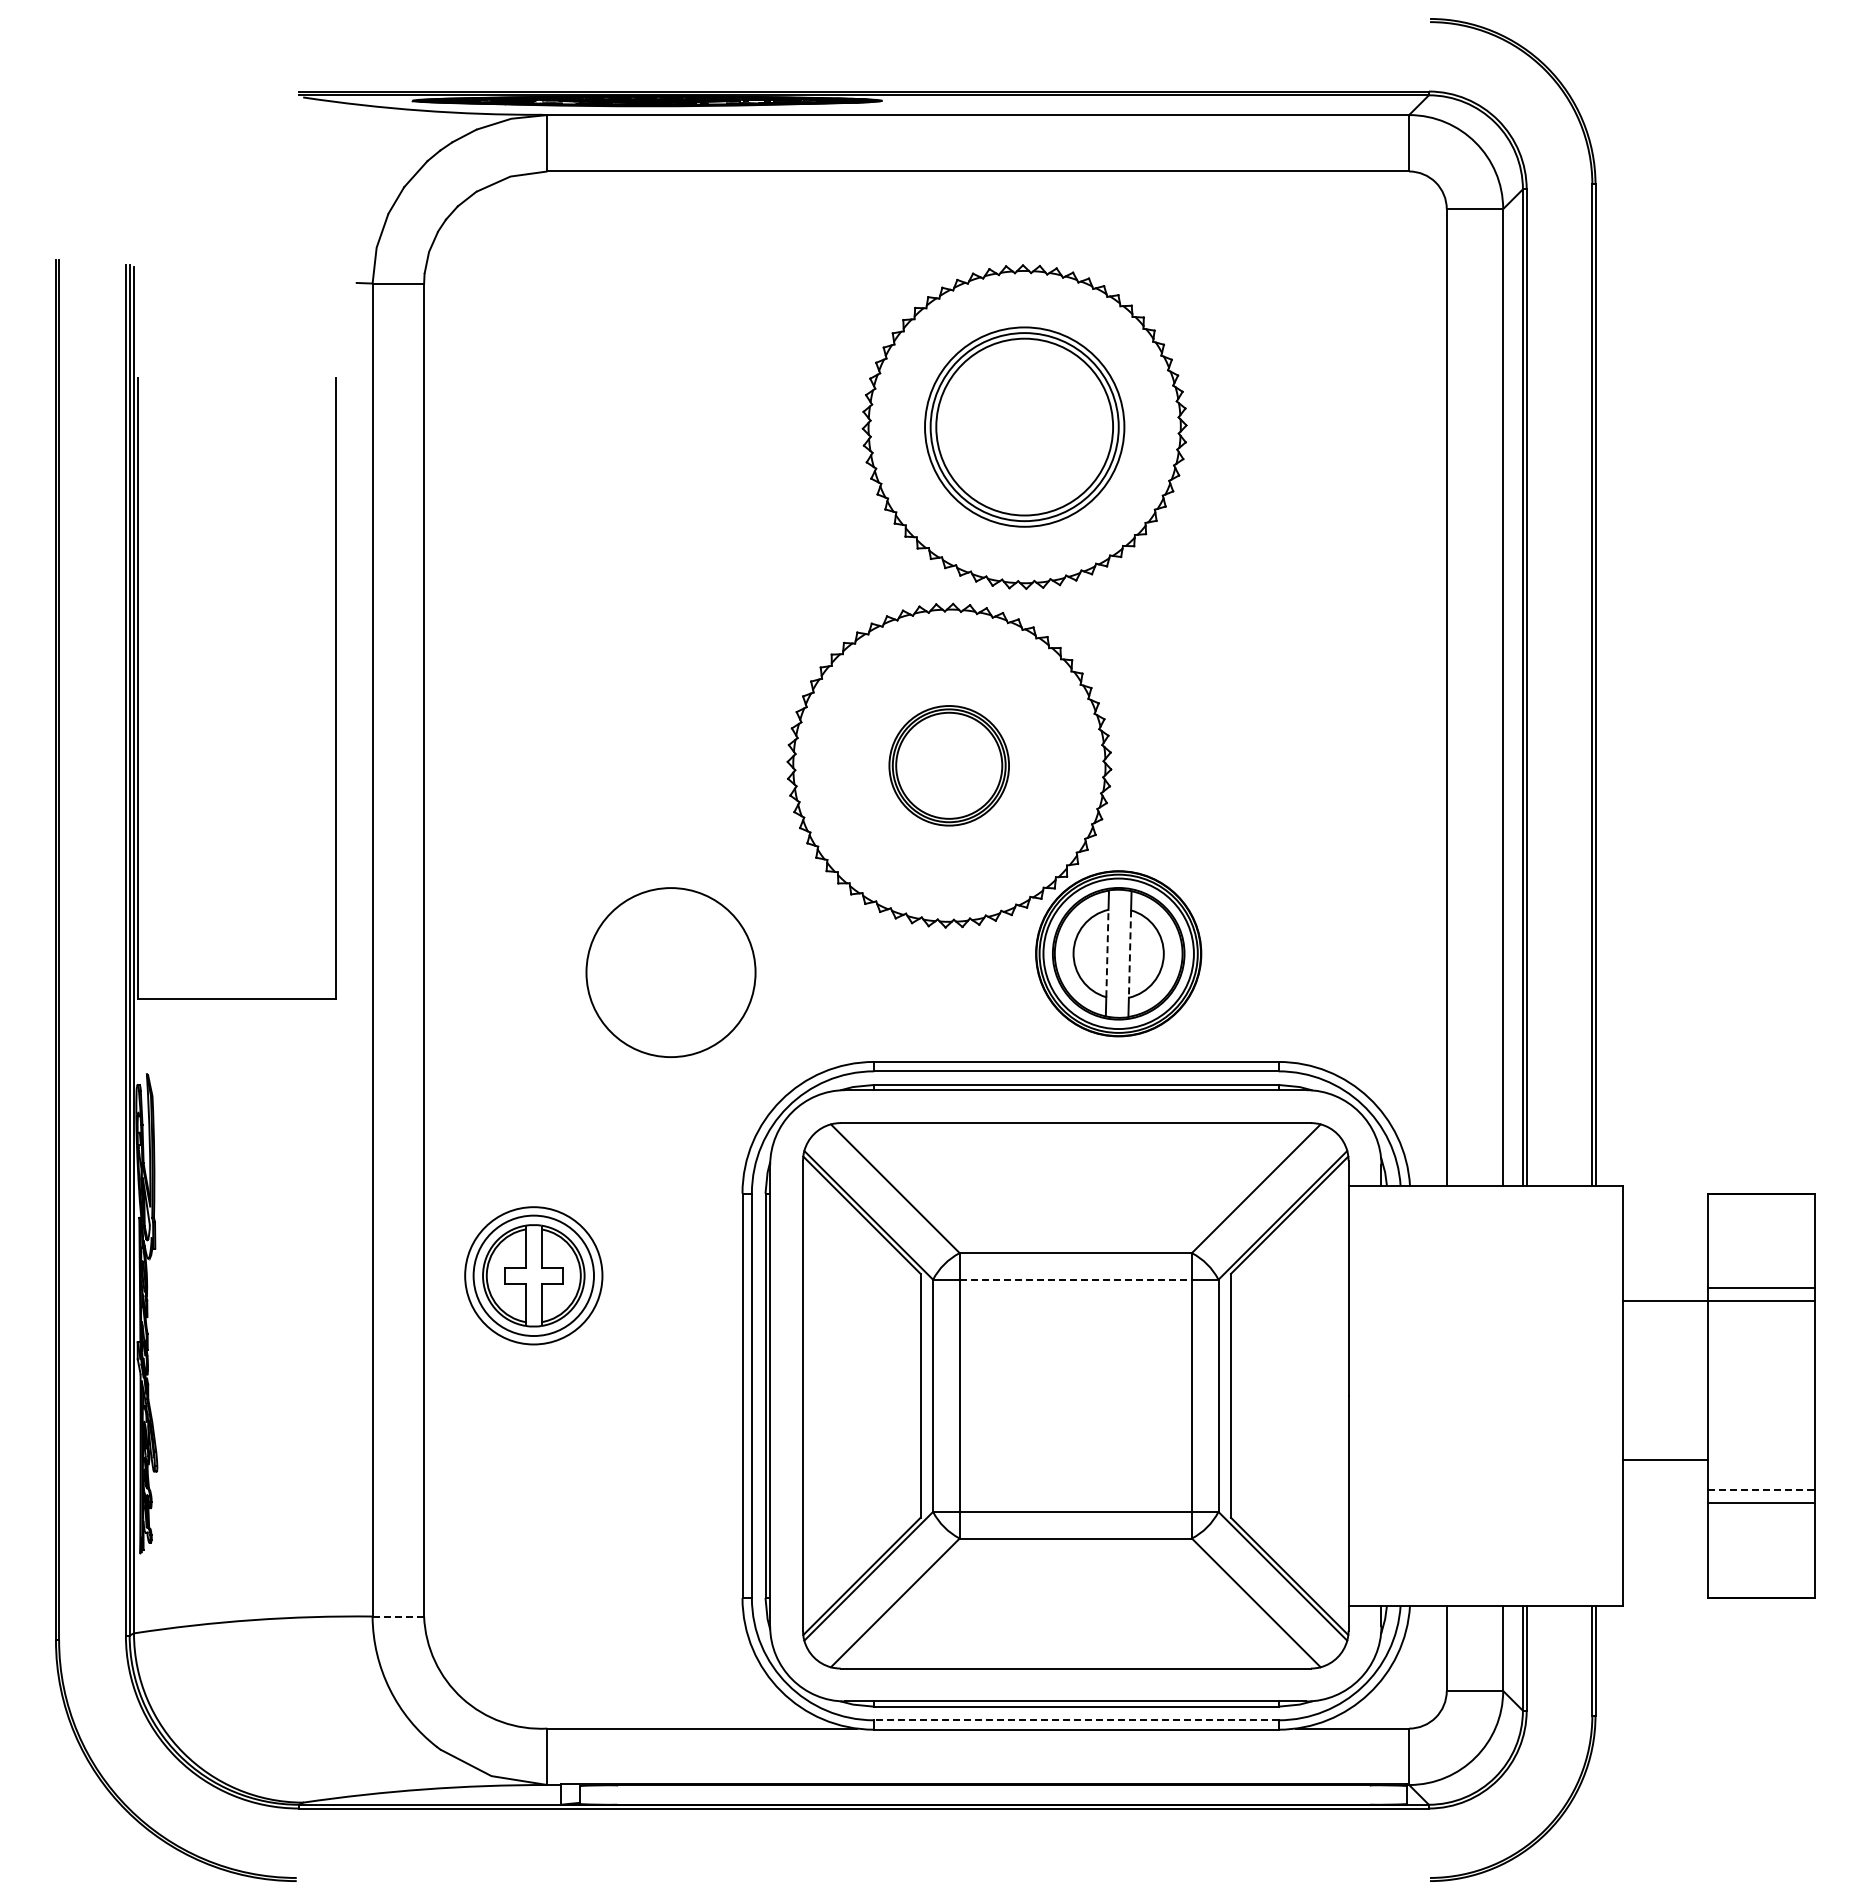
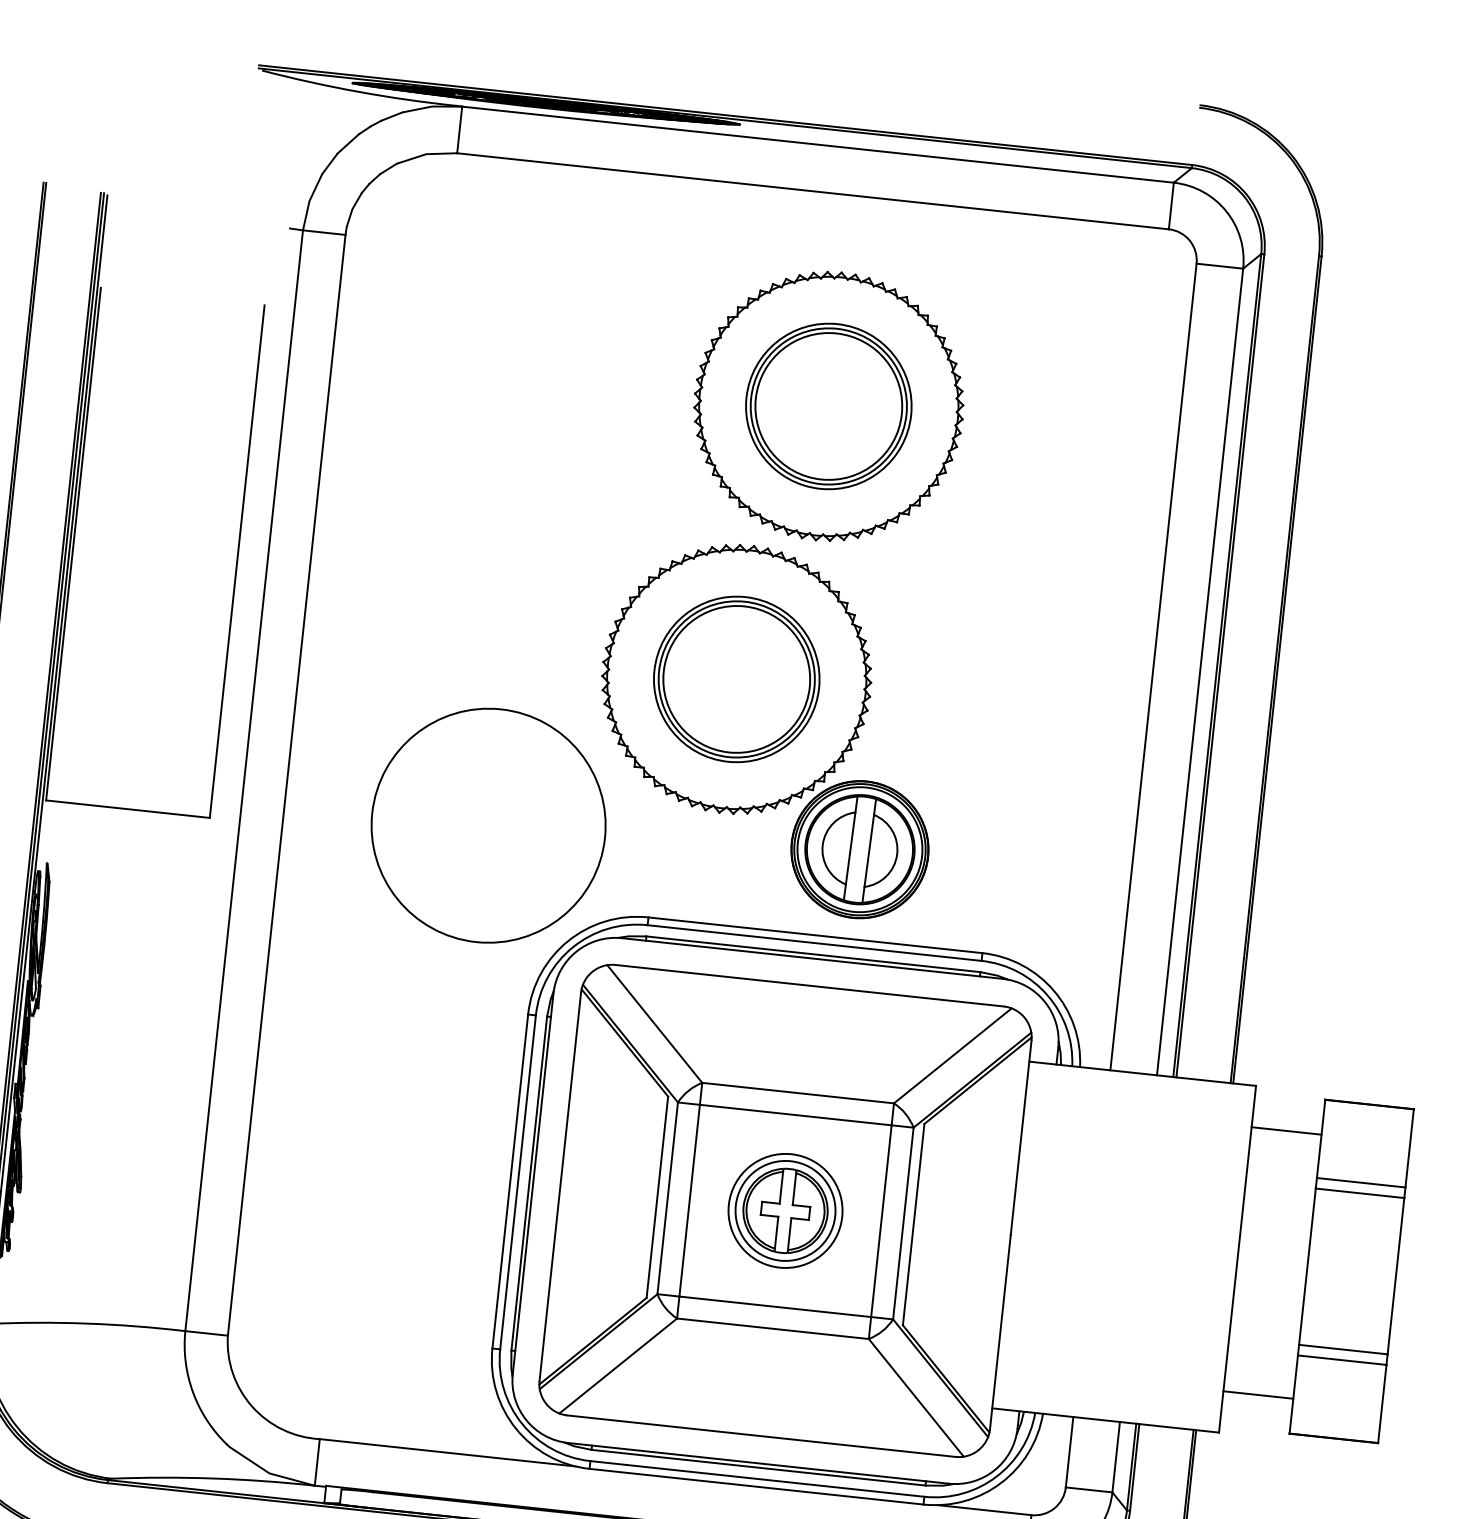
part: (948, 765) -> (736, 679), size x1.67
line: (1107, 953) -> (850, 848), dashed -> solid
line: (1129, 954) -> (868, 851), dashed -> solid
circle: (670, 972) -> (488, 825), size x1.67
part: (533, 1275) -> (785, 1210), moved
line: (1076, 1279) -> (796, 1114), dashed -> solid
line: (1665, 1300) -> (1286, 1130), moved
line: (1665, 1459) -> (1258, 1394), moved
line: (1761, 1490) -> (1343, 1349), dashed -> solid
line: (398, 1616) -> (206, 1333), dashed -> solid
line: (1075, 1720) -> (756, 1479), dashed -> solid

